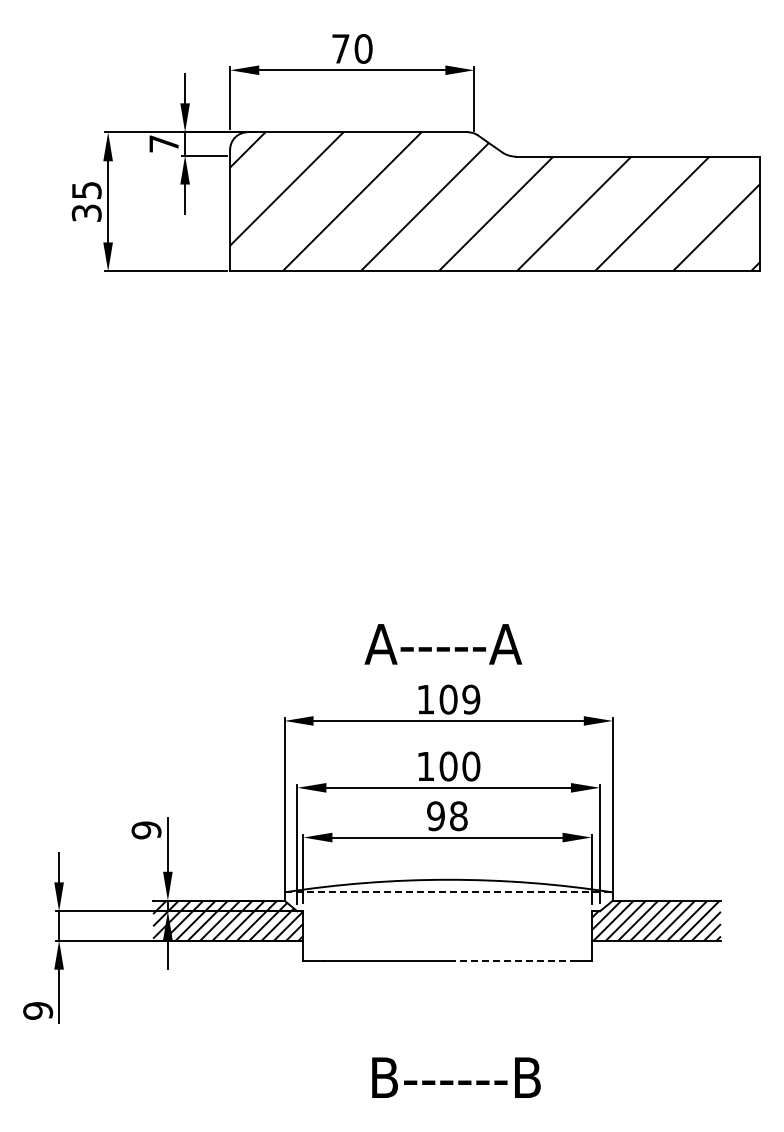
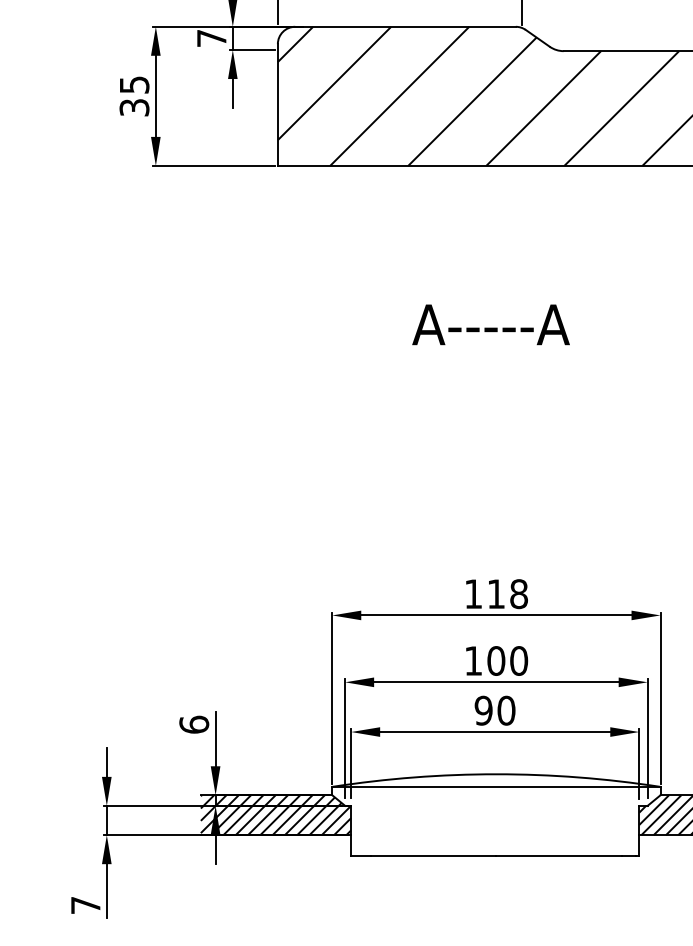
text: (443, 644) -> (491, 324), moved
text: (459, 699) -> (507, 593), 109 -> 118
text: (458, 816) -> (506, 710), 98 -> 90
text: (146, 830) -> (194, 724), 9 -> 6
line: (449, 892) -> (497, 786), dashed -> solid
line: (511, 961) -> (559, 855), dashed -> solid
text: (38, 1010) -> (86, 904), 9 -> 7

